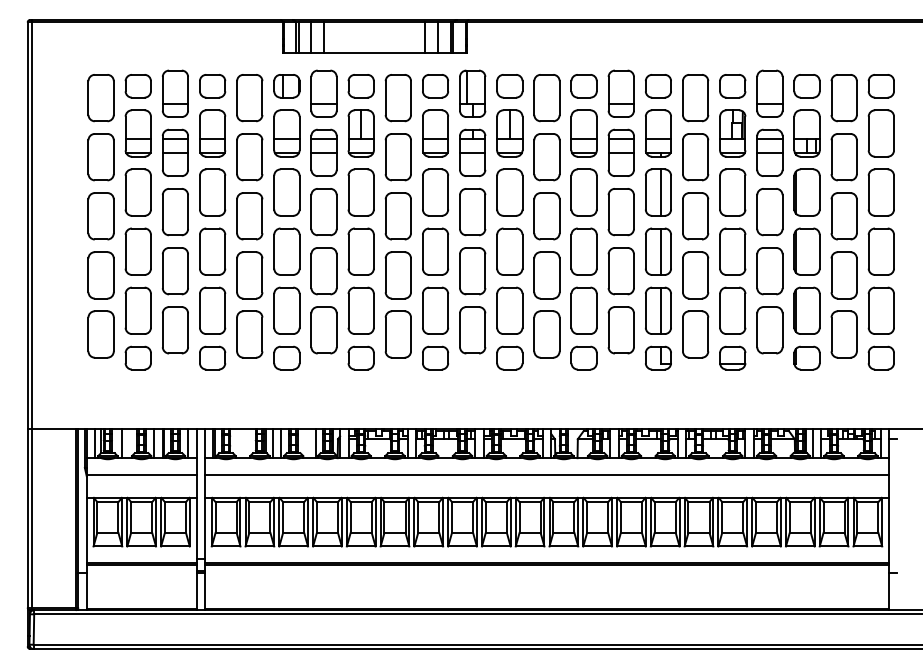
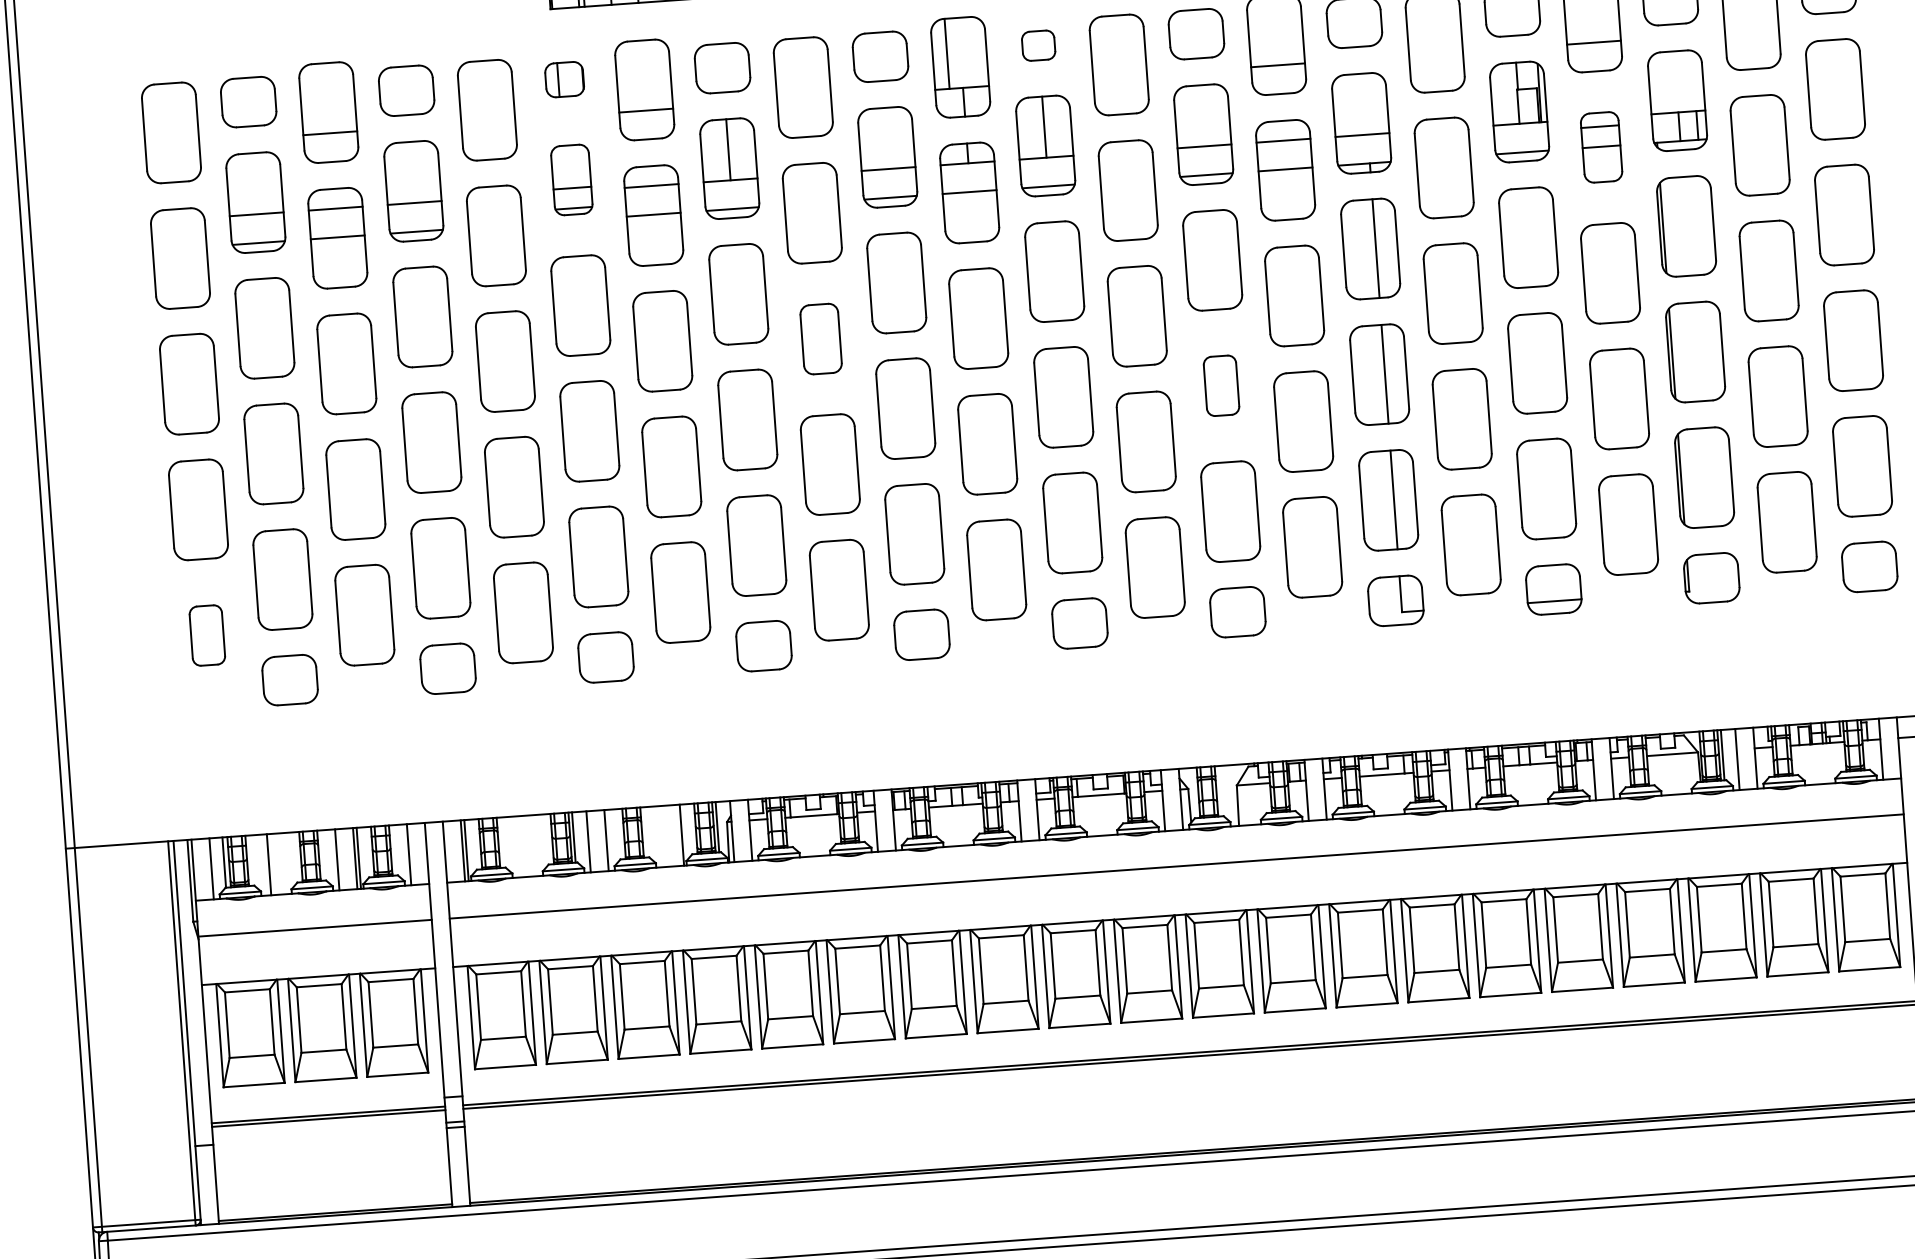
part: (286, 86) -> (563, 80), size x0.7
part: (509, 86) -> (1037, 46), size x0.6
part: (286, 133) -> (570, 180), size x0.7
part: (769, 152) -> (1600, 146), size x0.7
part: (397, 216) -> (819, 339), size x0.7
part: (583, 251) -> (1220, 385), size x0.6
part: (100, 334) -> (206, 635), size x0.6

